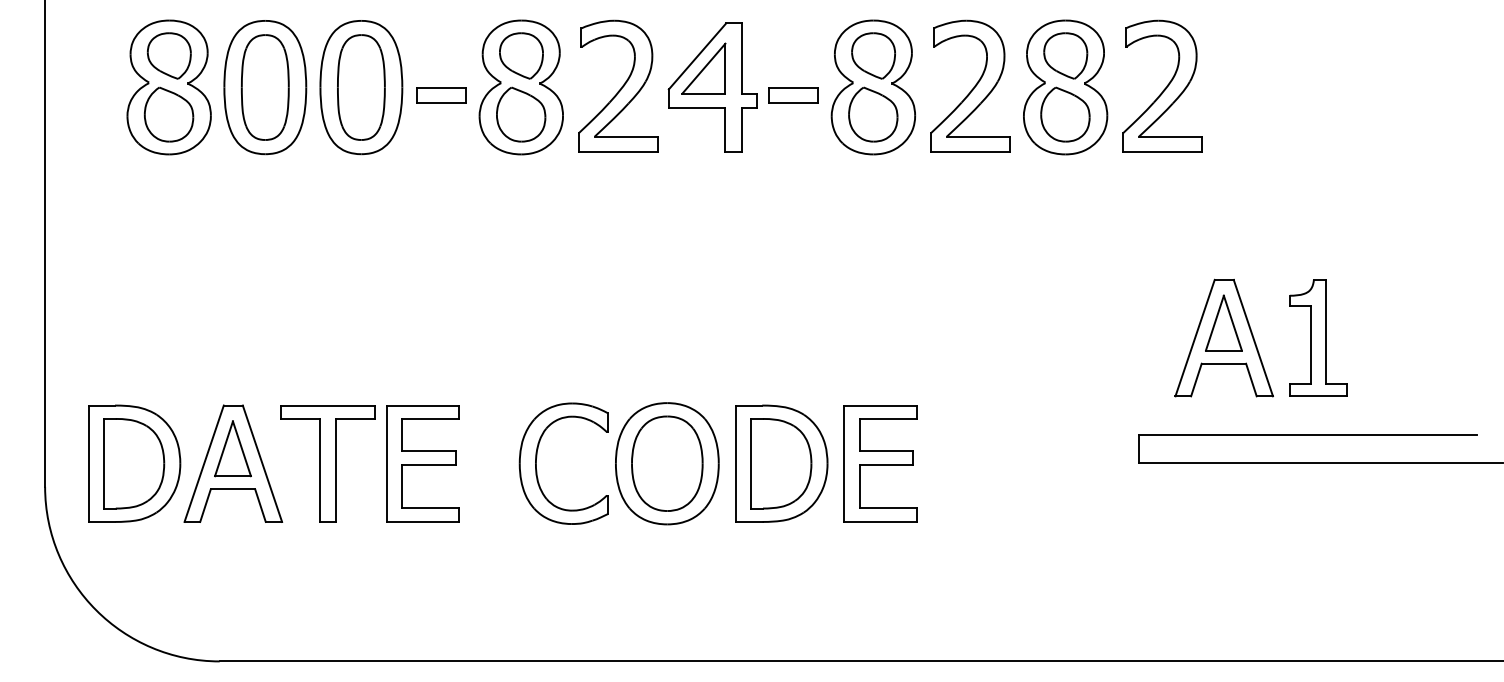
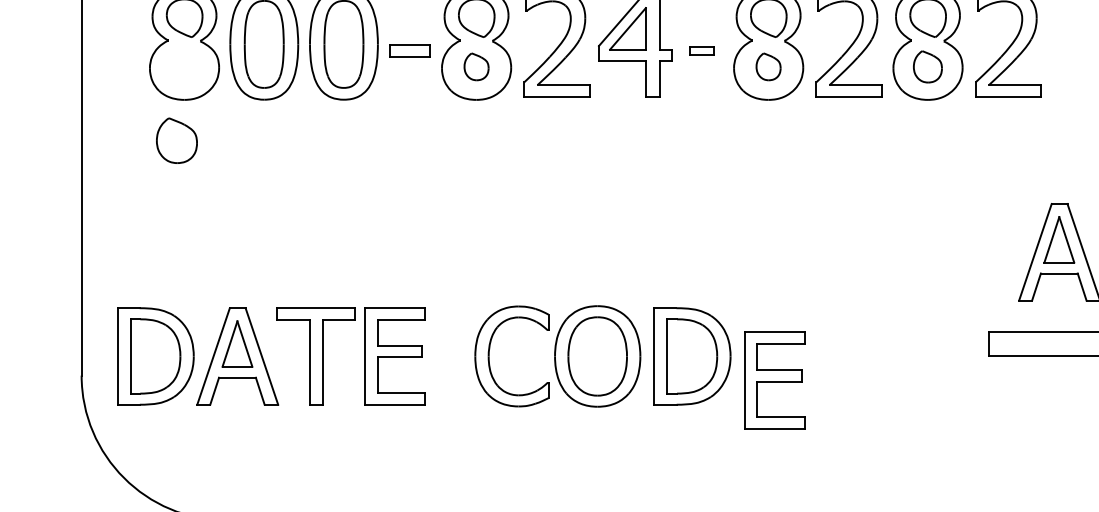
part: (793, 95) -> (702, 51), size x0.6
part: (168, 114) -> (176, 140), moved
part: (521, 114) -> (476, 66), size x0.6
part: (873, 114) -> (768, 66), size x0.6
part: (1065, 114) -> (927, 66), size x0.7
part: (880, 463) -> (774, 380), moved

